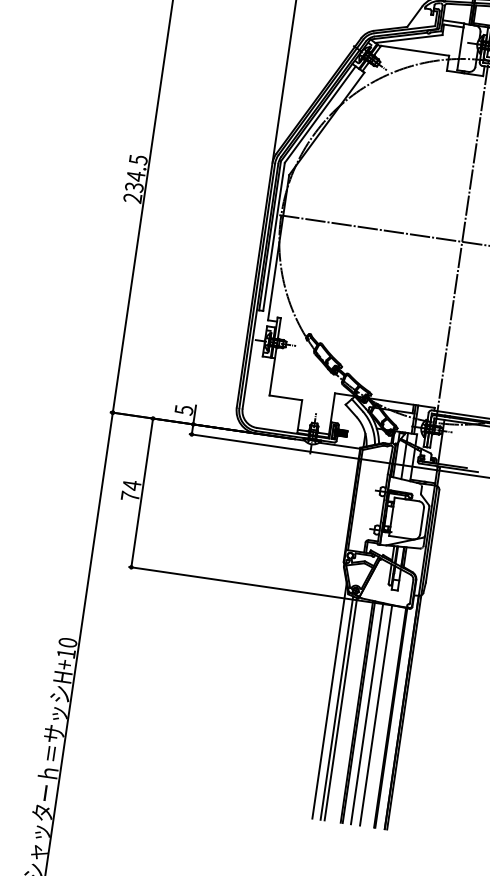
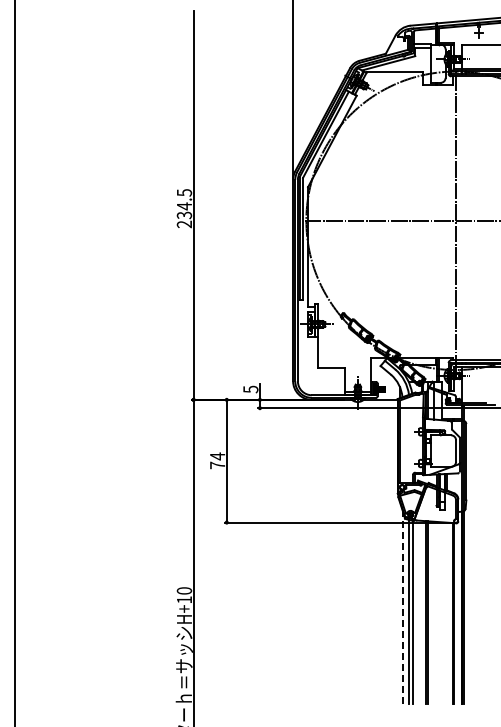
line: (329, 701) -> (402, 607), solid -> dashed
line: (367, 713) -> (434, 612), removed
line: (375, 715) -> (441, 613), removed

